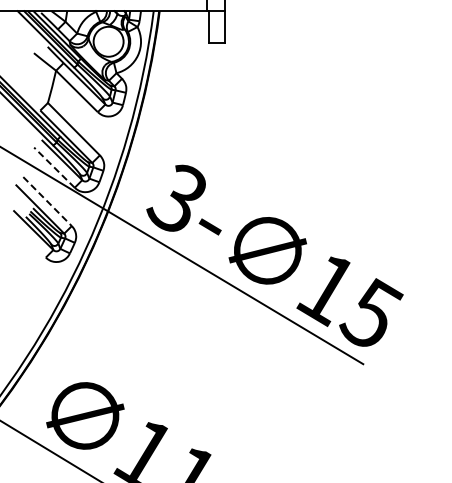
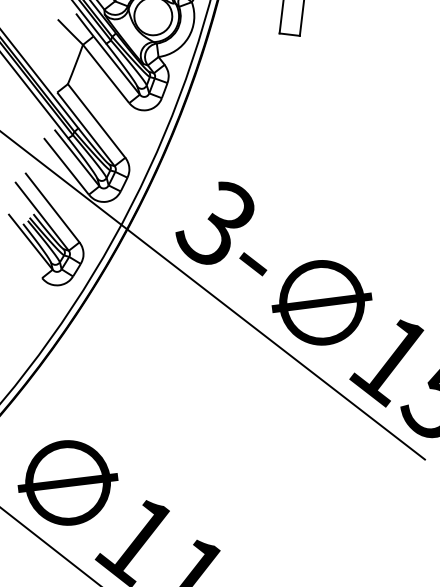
line: (54, 167) -> (66, 166), dashed -> solid
line: (47, 201) -> (52, 207), dashed -> solid

